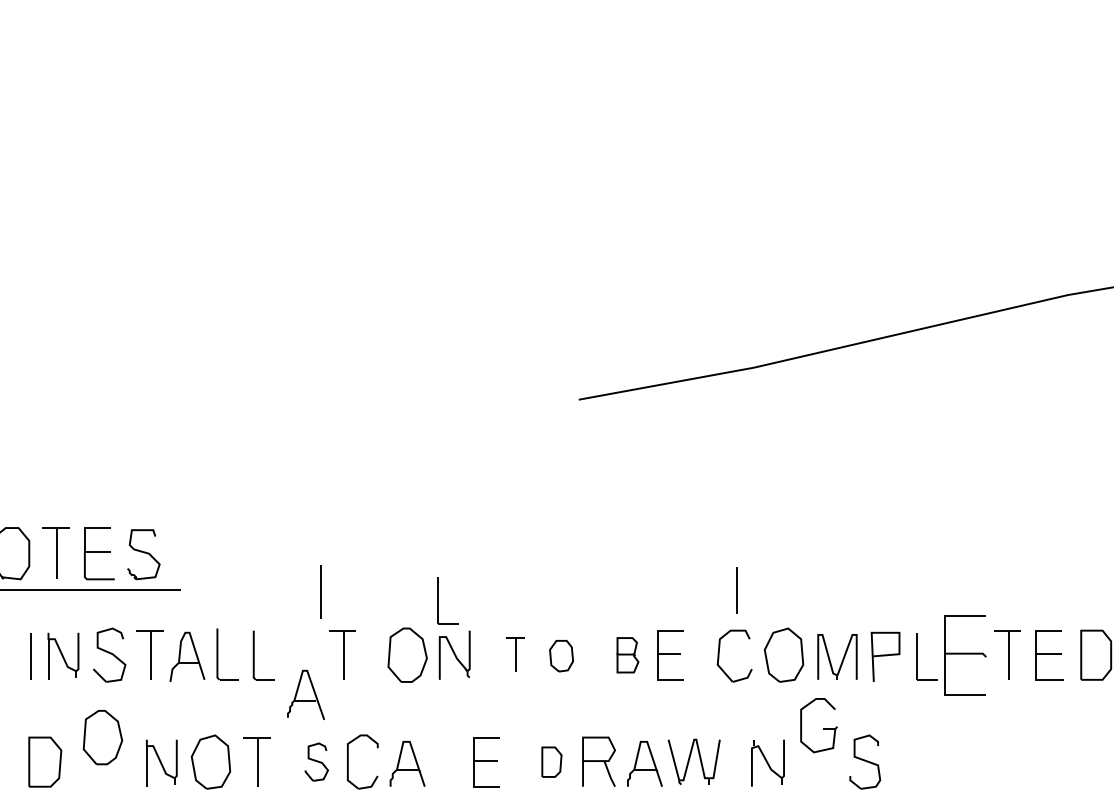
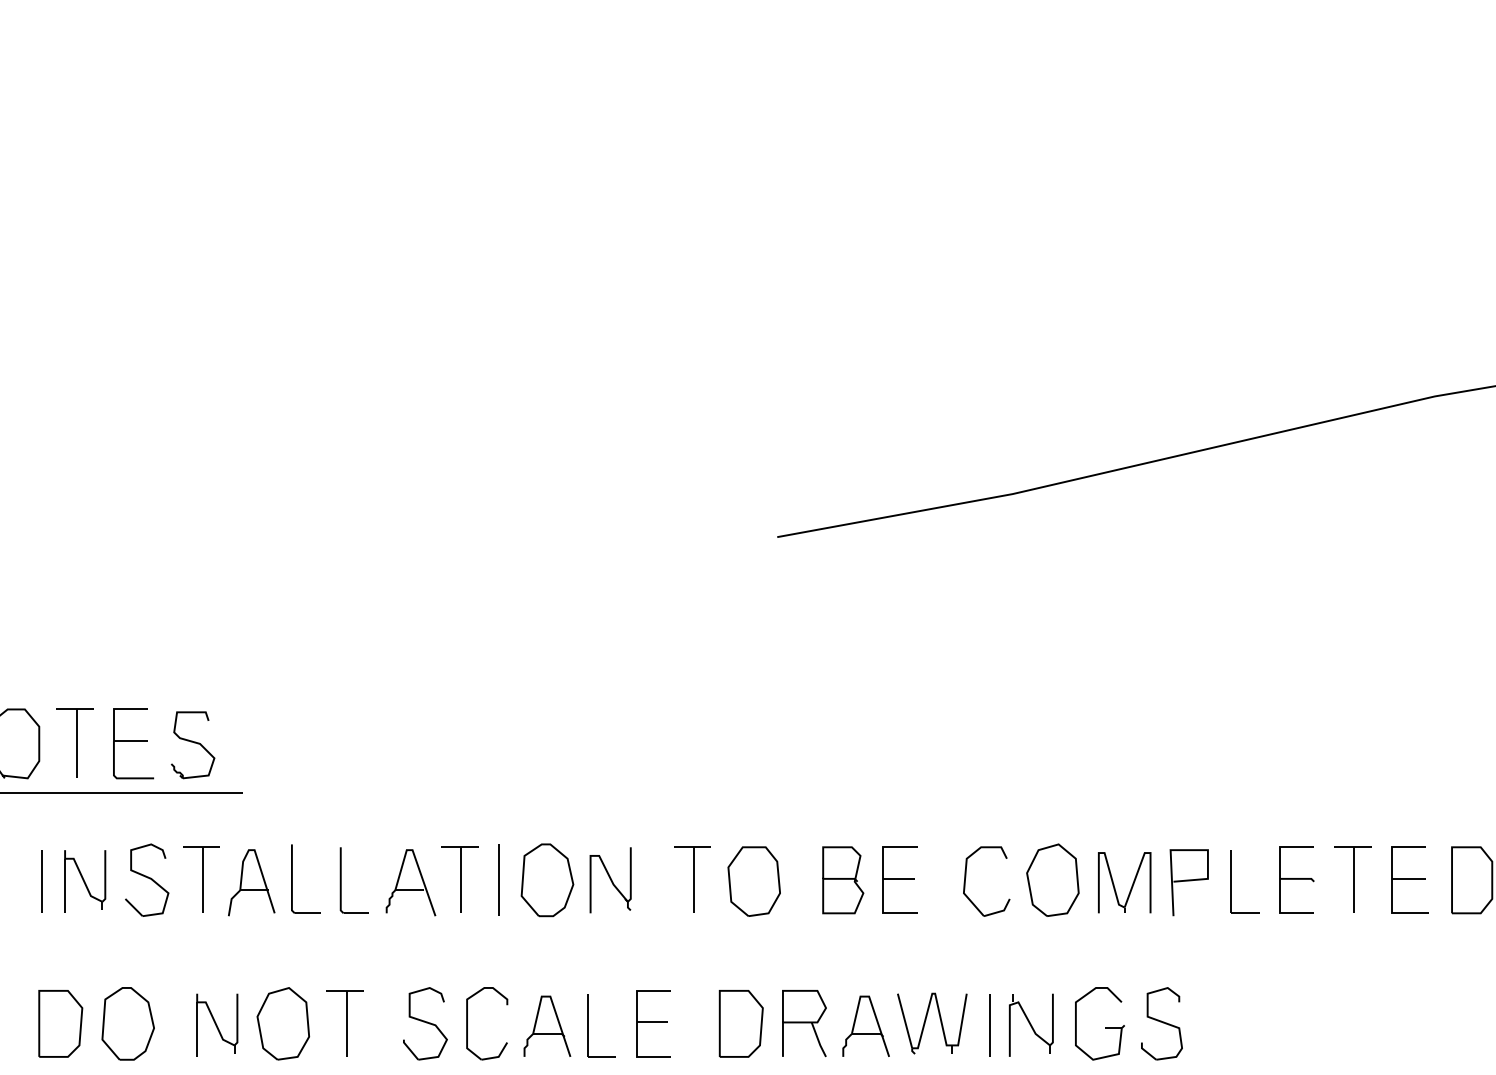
line: (736, 590) -> (989, 1025), moved
line: (320, 591) -> (498, 879), moved
part: (438, 601) -> (588, 1025), moved
part: (515, 654) -> (692, 879), size x1.43
part: (965, 654) -> (1296, 879), size x0.62
part: (628, 655) -> (843, 880), size x1.43
part: (561, 656) -> (753, 881), size x1.67
part: (305, 694) -> (410, 882), moved
part: (823, 728) -> (1105, 1027), moved
part: (102, 737) -> (127, 1023), moved
part: (316, 761) -> (425, 1023), size x1.43
part: (551, 761) -> (740, 1023), size x1.67

